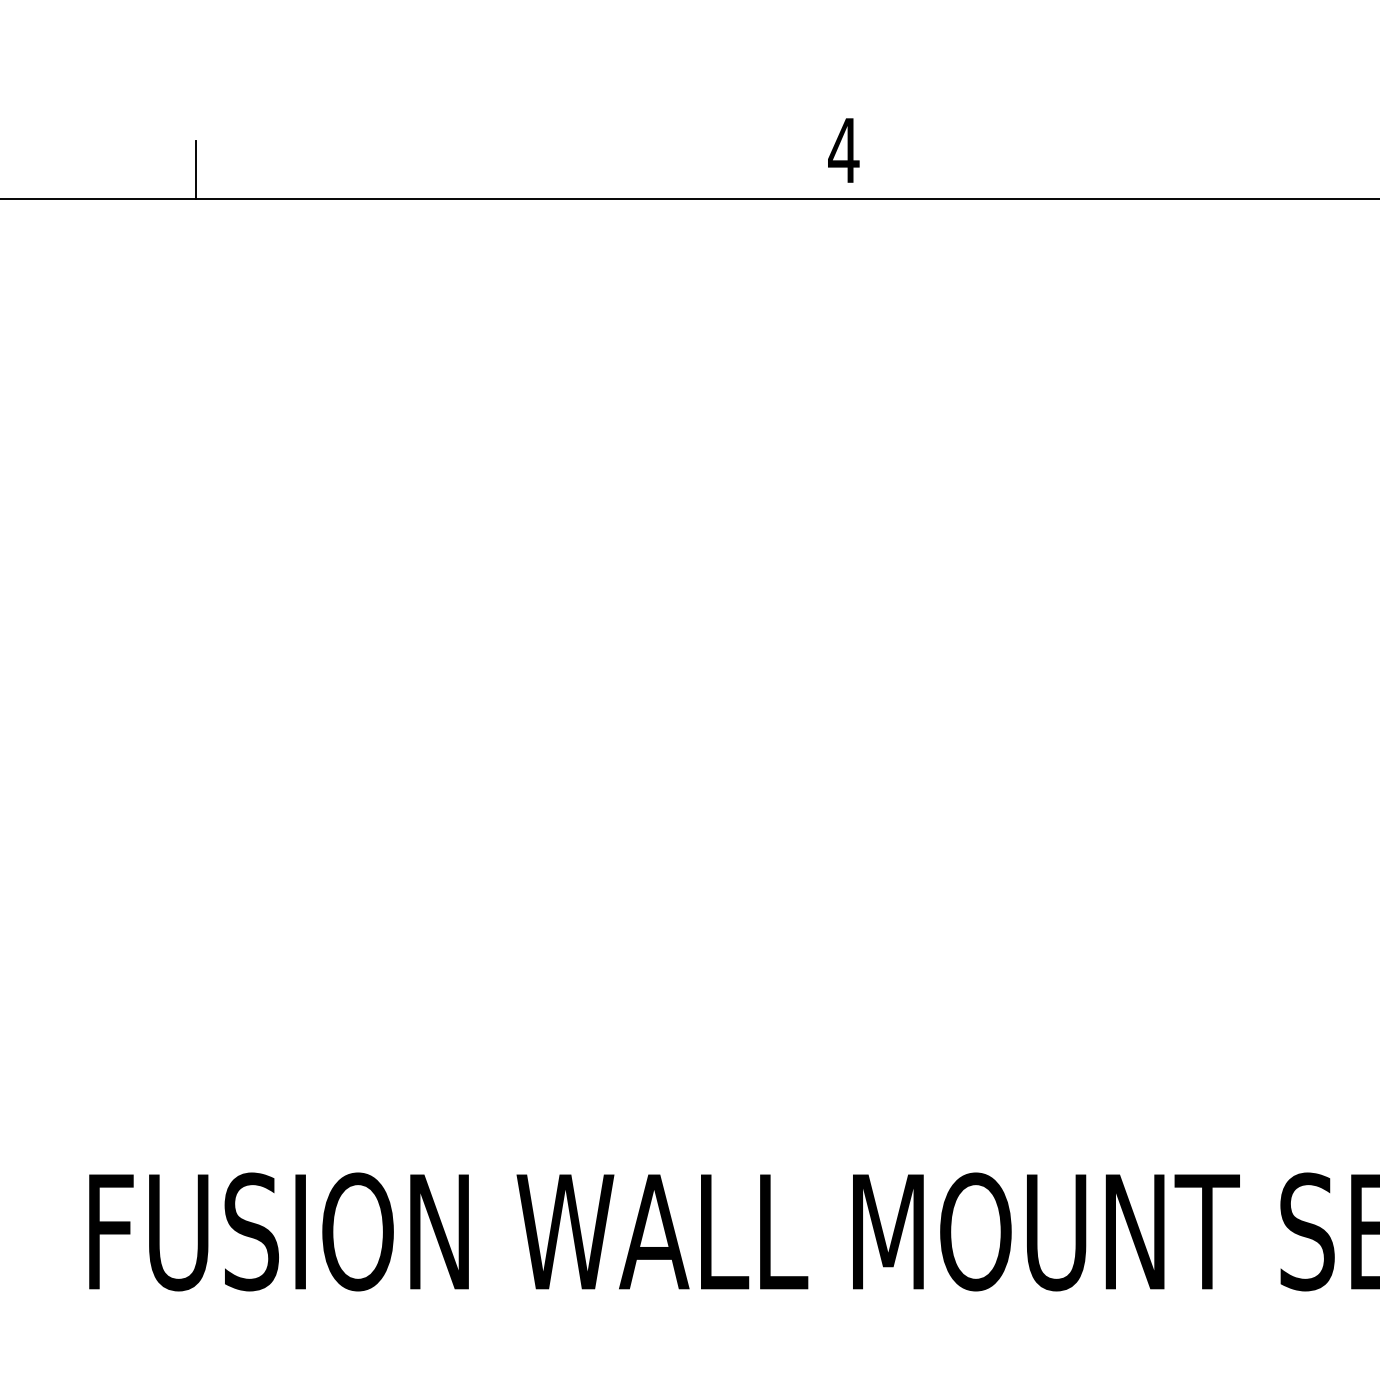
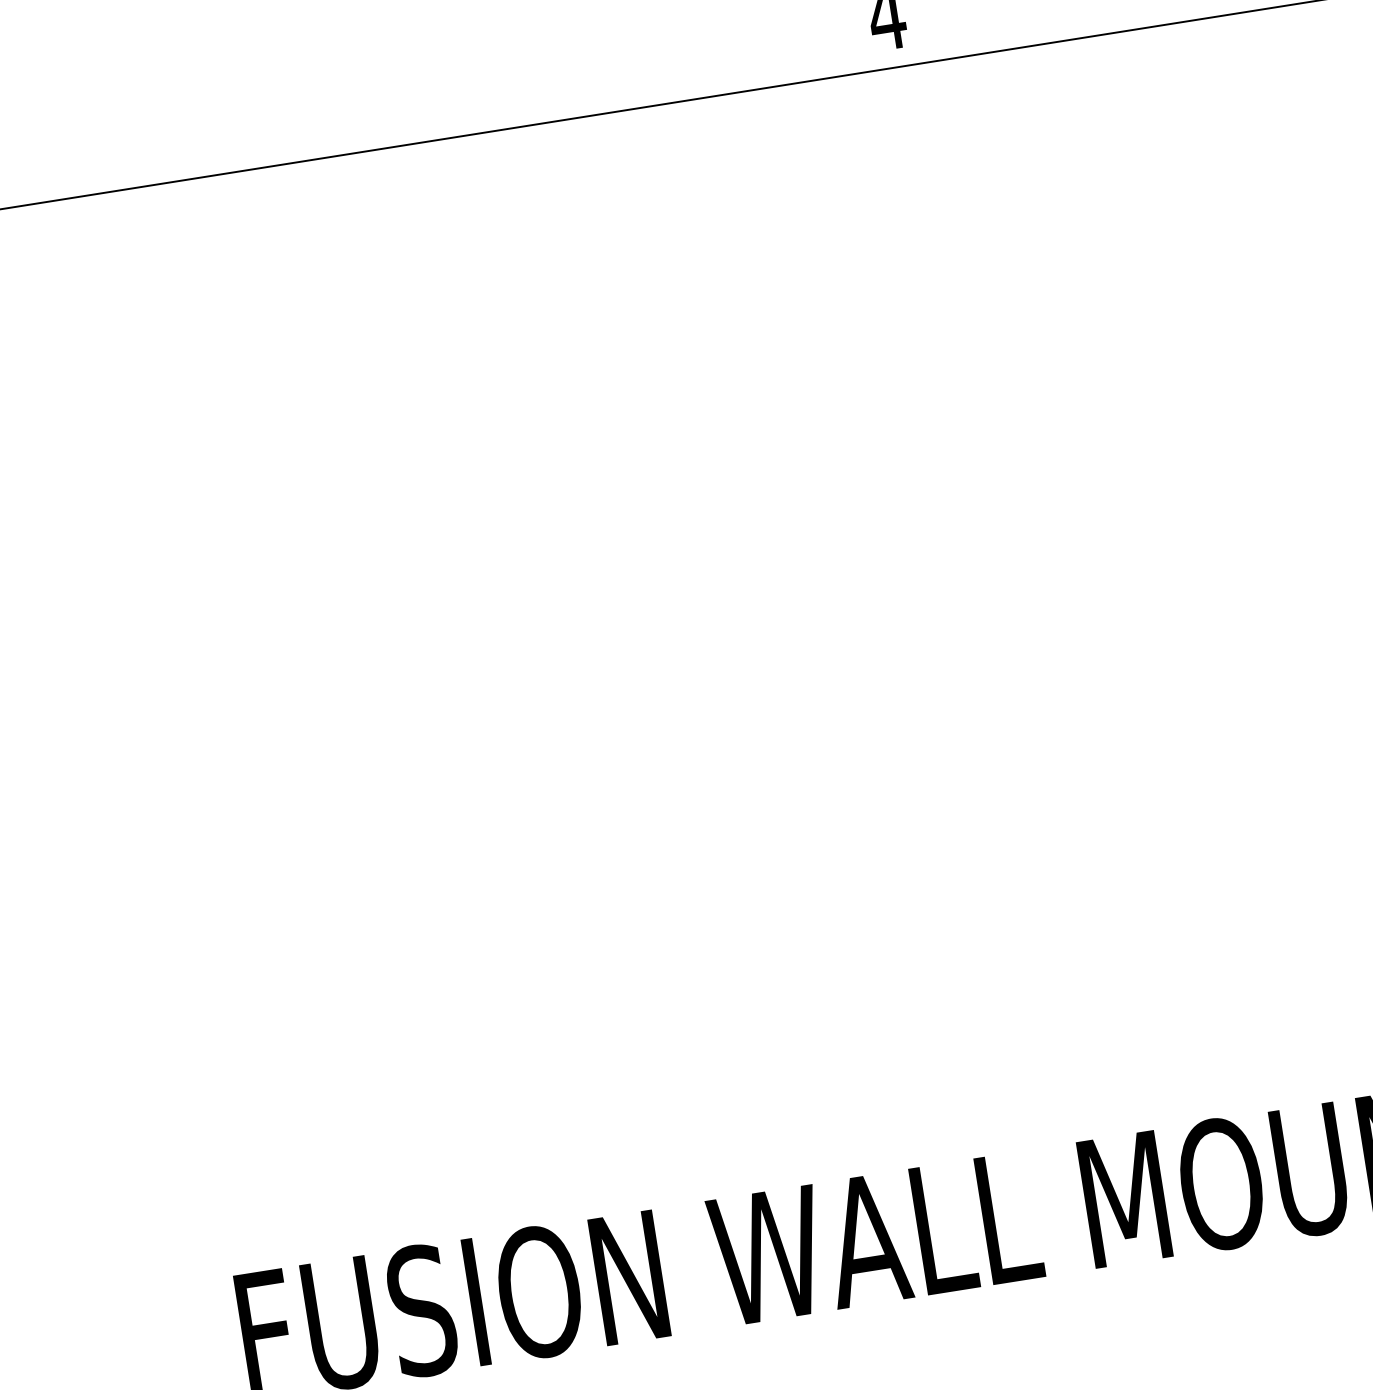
line: (195, 169) -> (174, 148), removed

